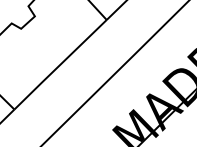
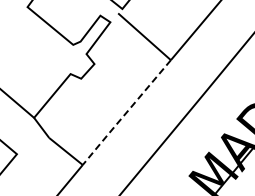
line: (60, 64) -> (126, 112), solid -> dashed

